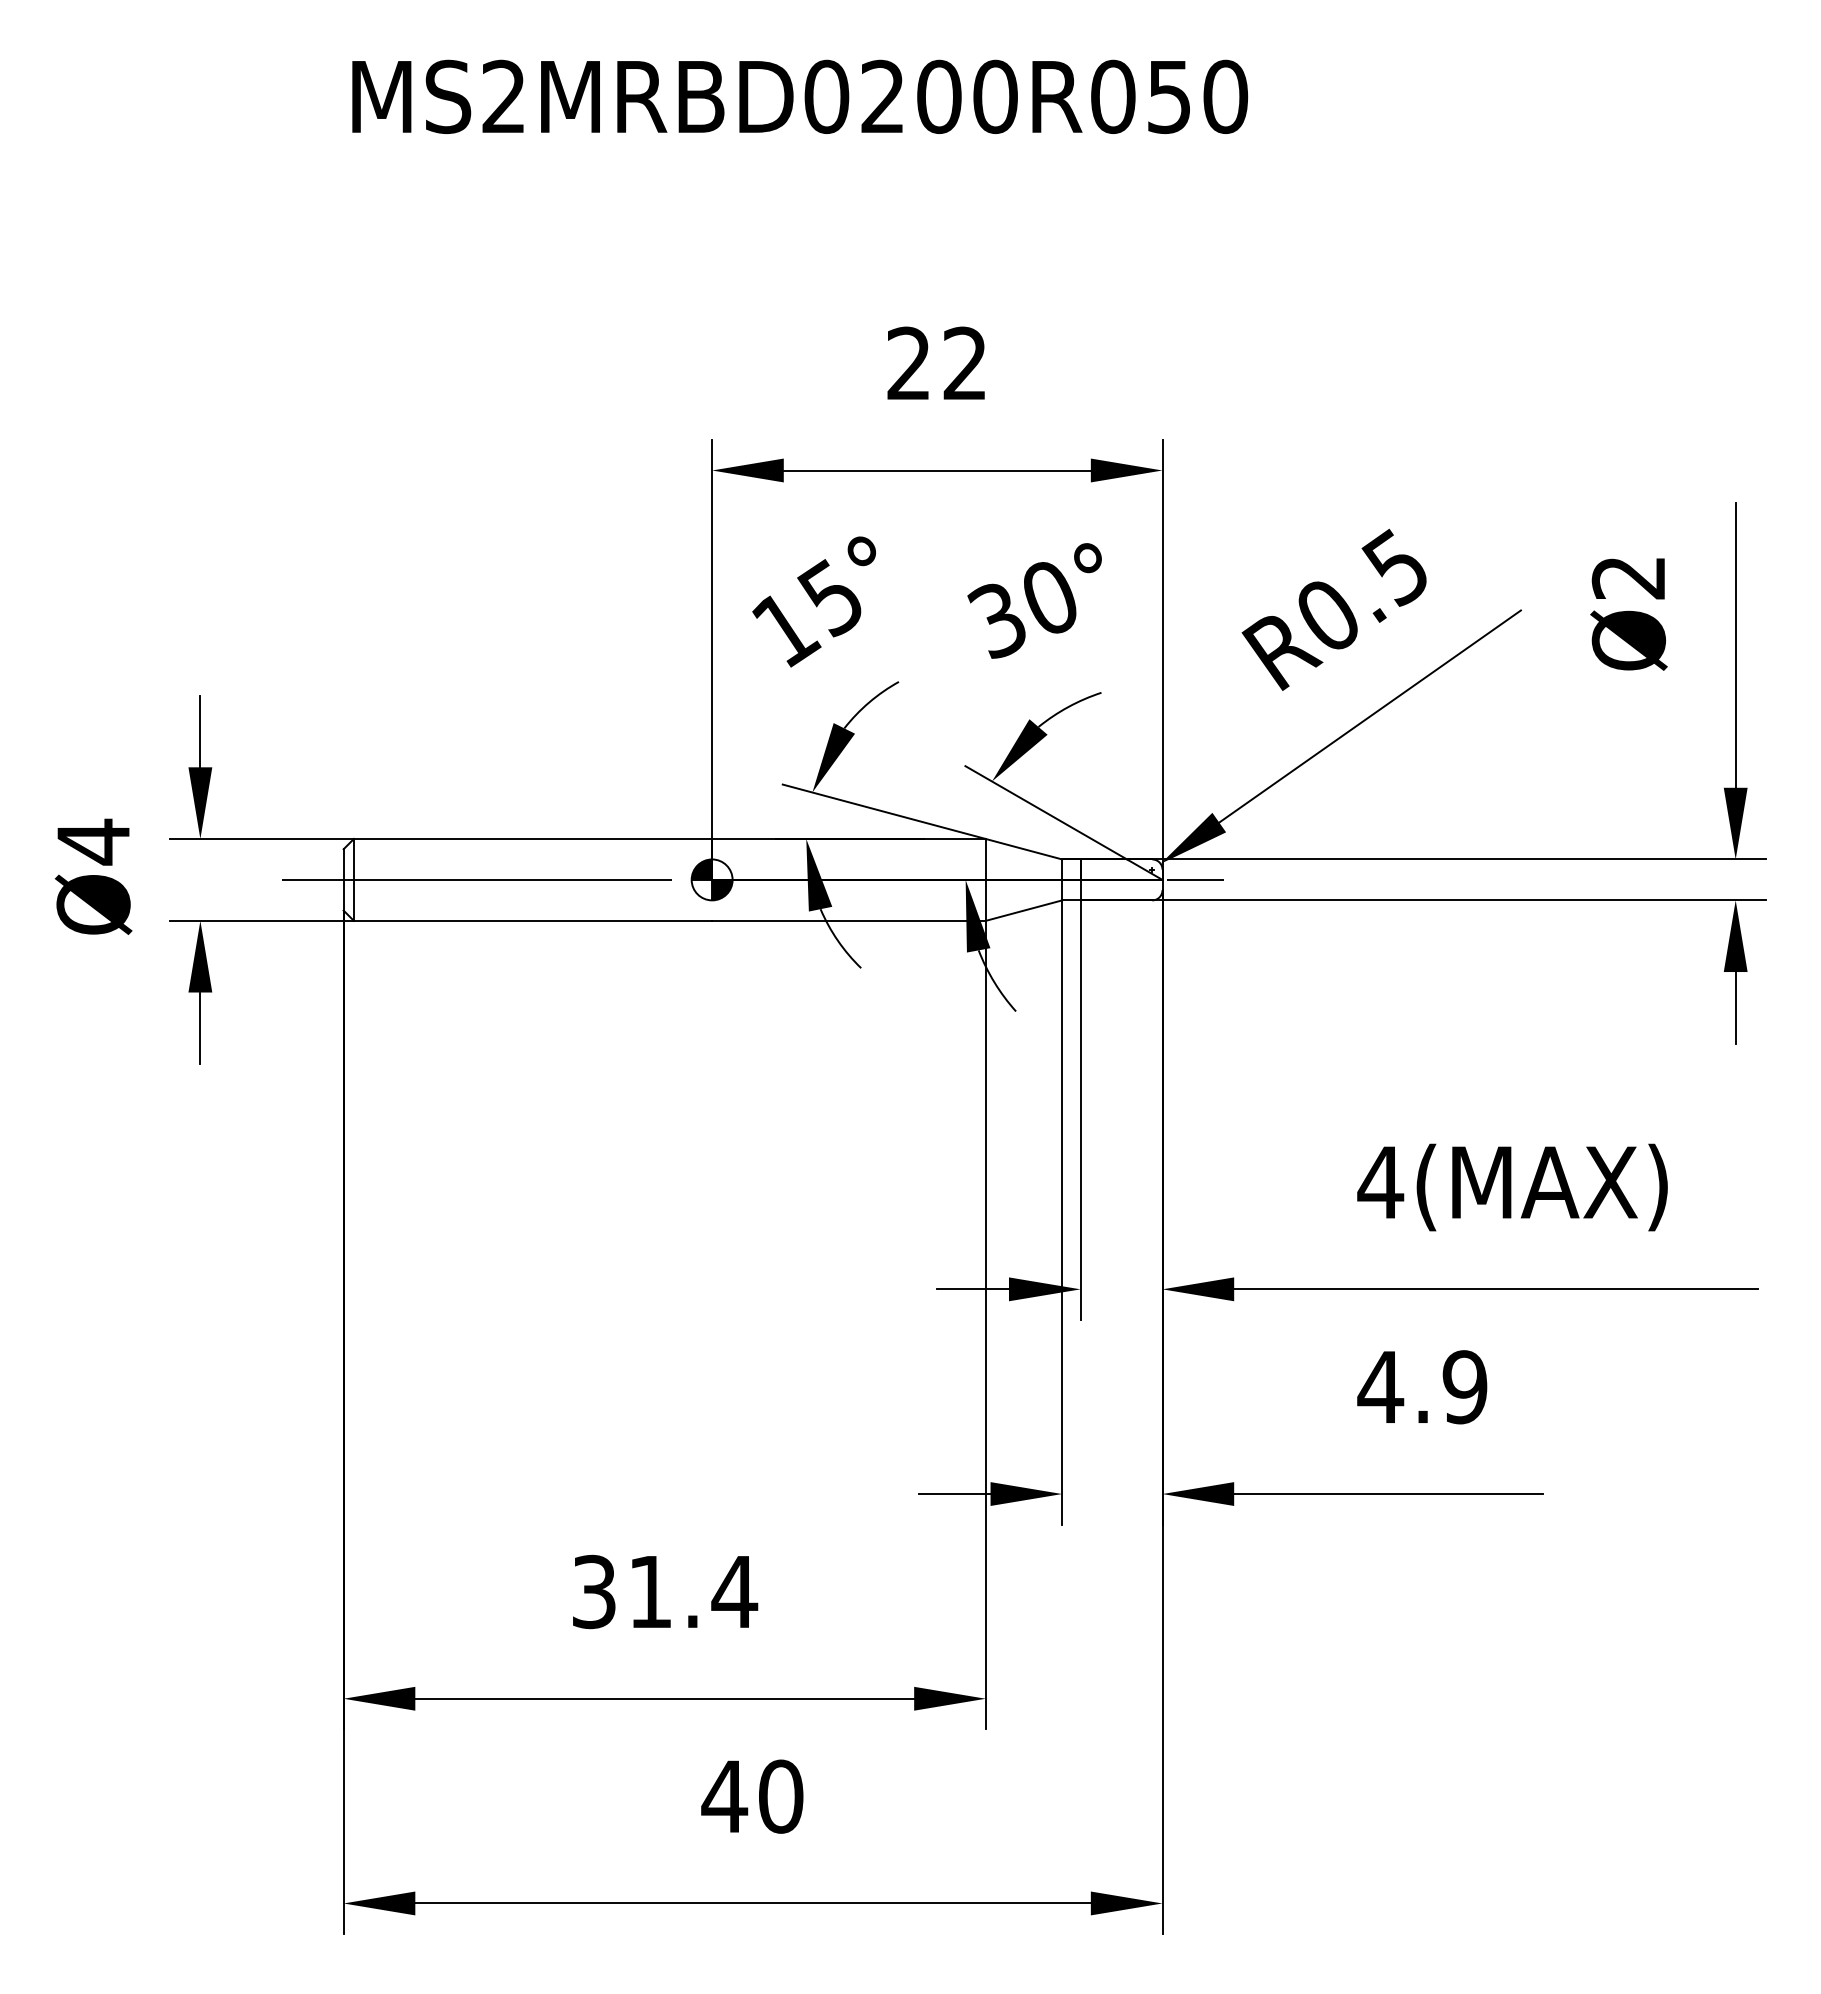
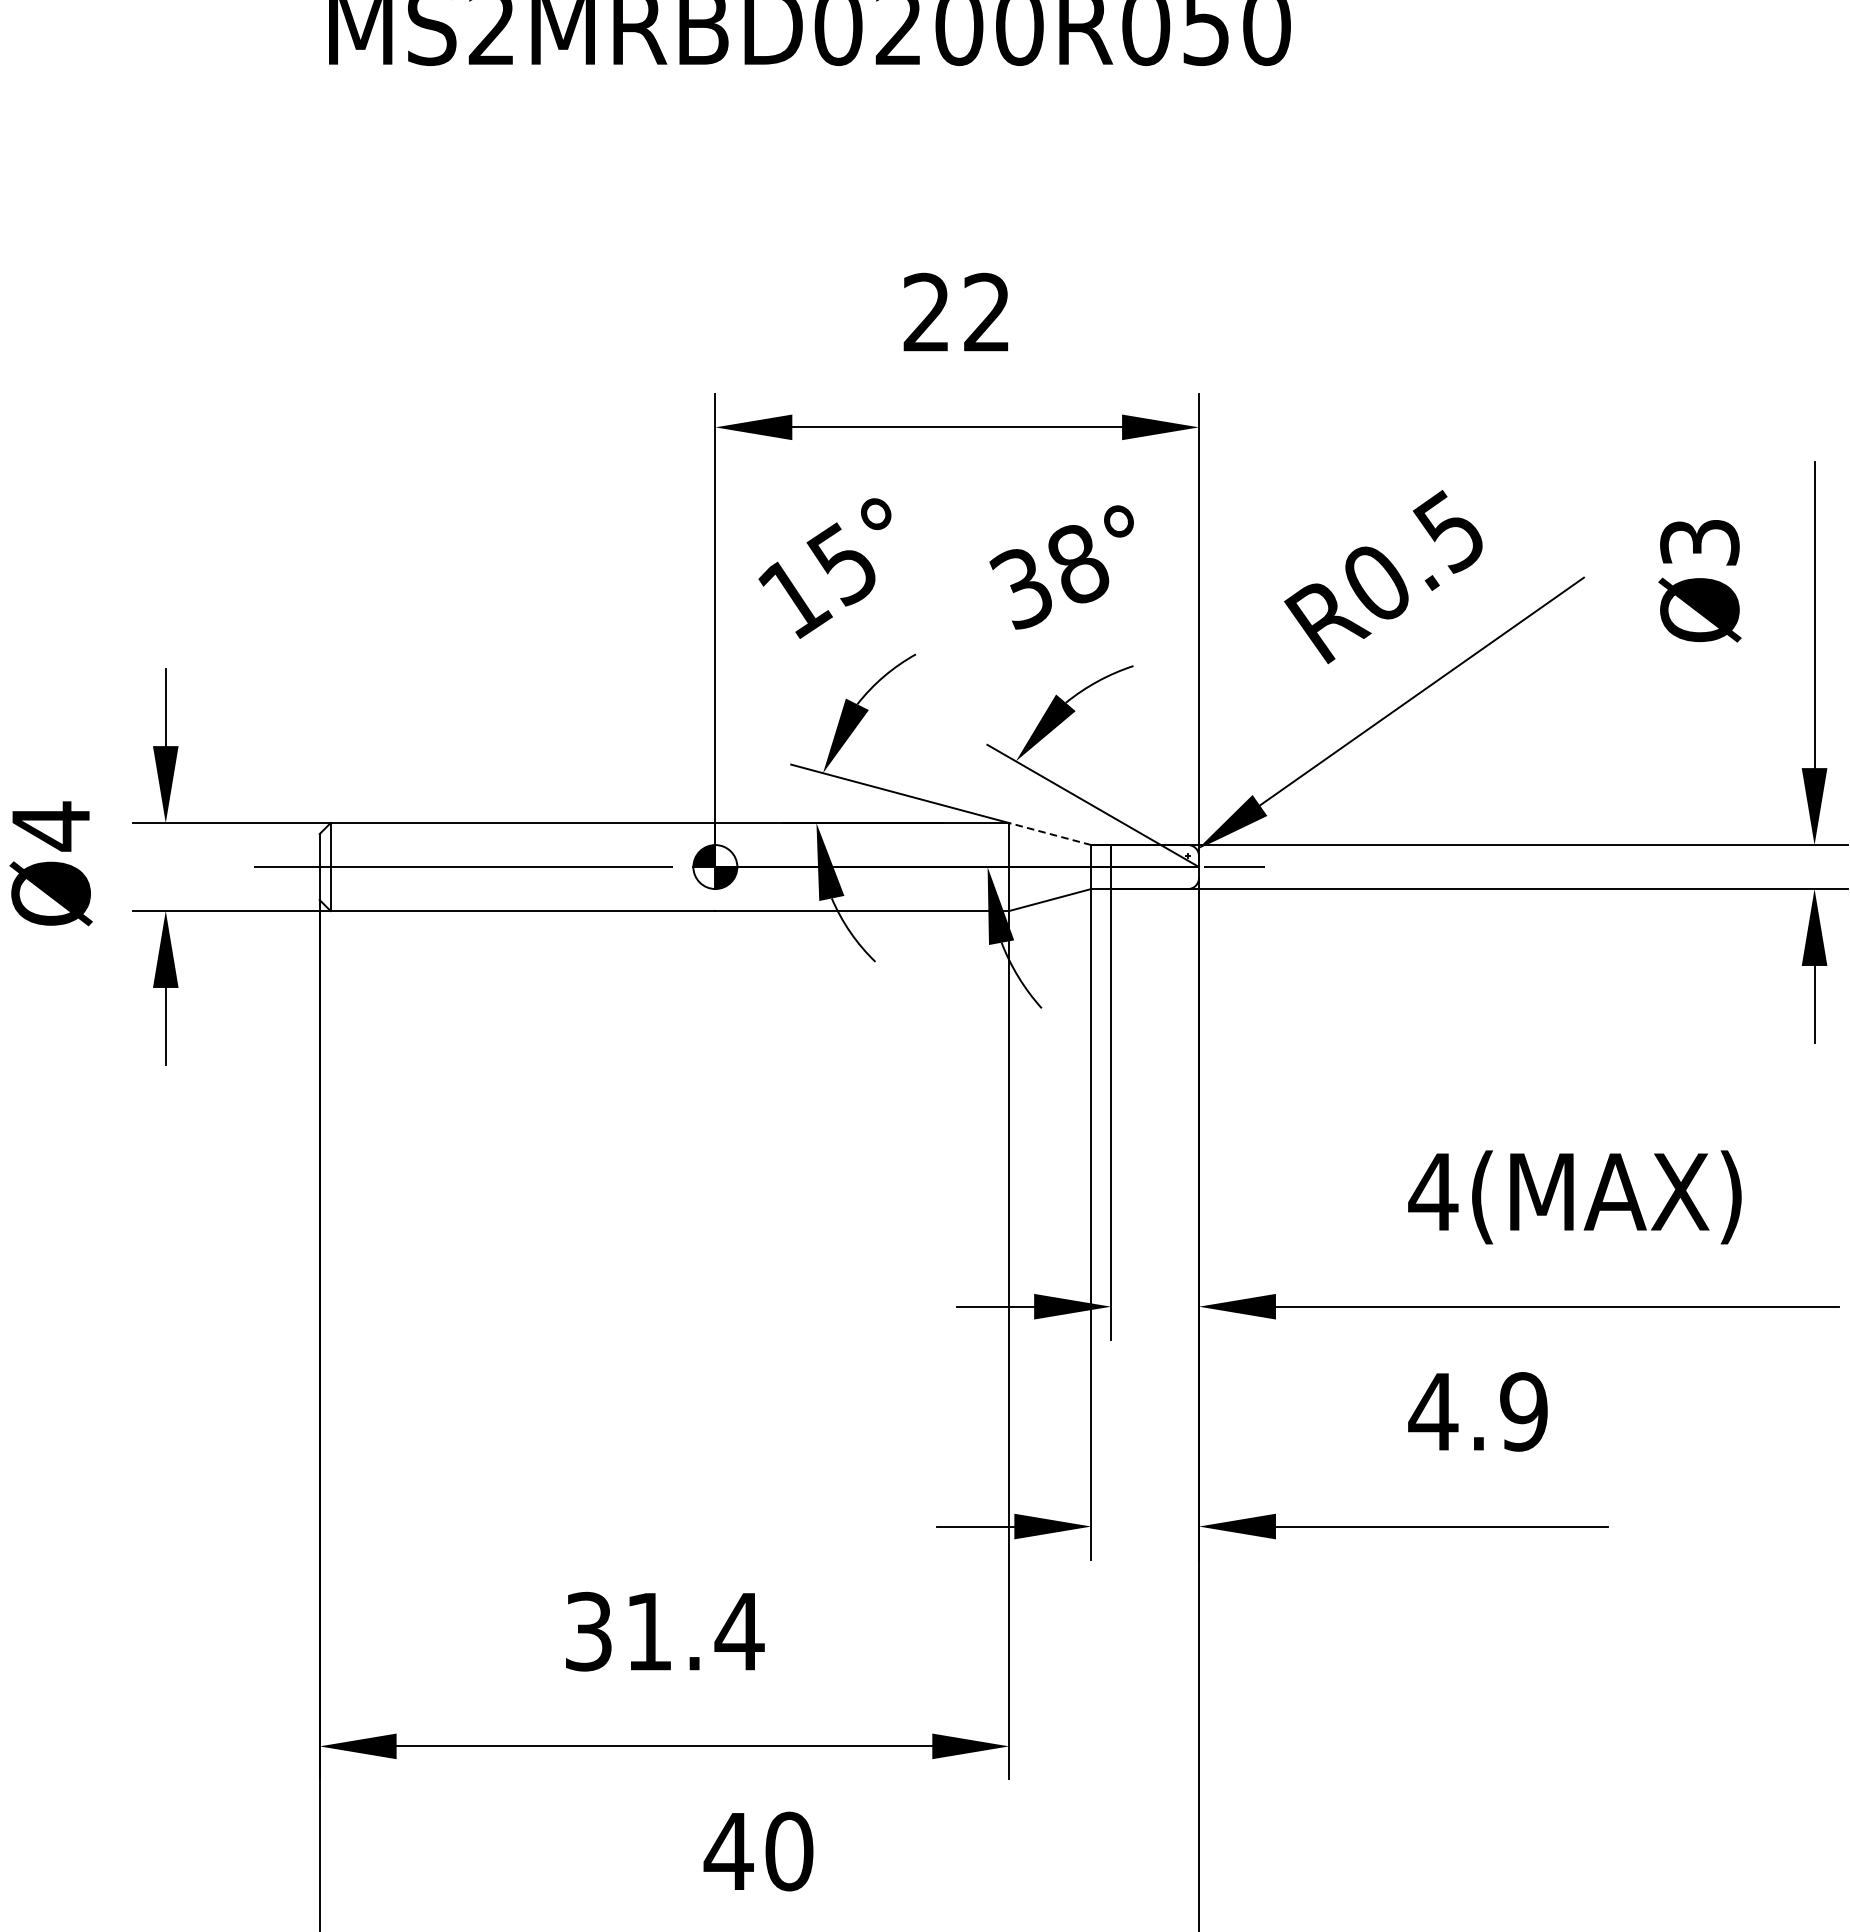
text: (1628, 577) -> (1699, 542), Ø2 -> Ø3
text: (1050, 597) -> (1078, 563), 30° -> 38°
line: (1024, 849) -> (1050, 834), solid -> dashed

